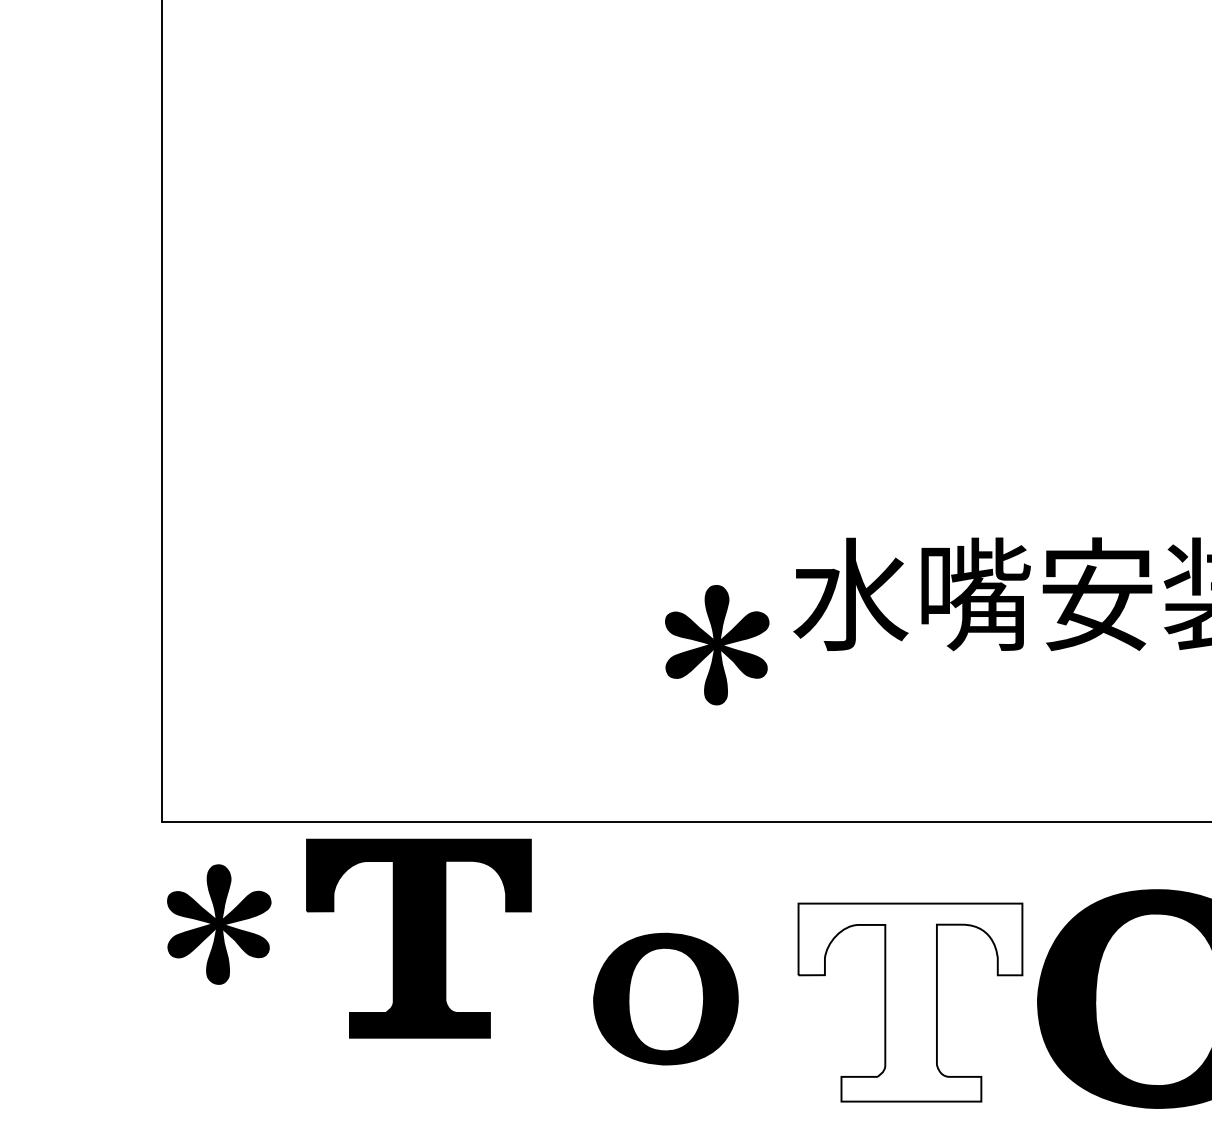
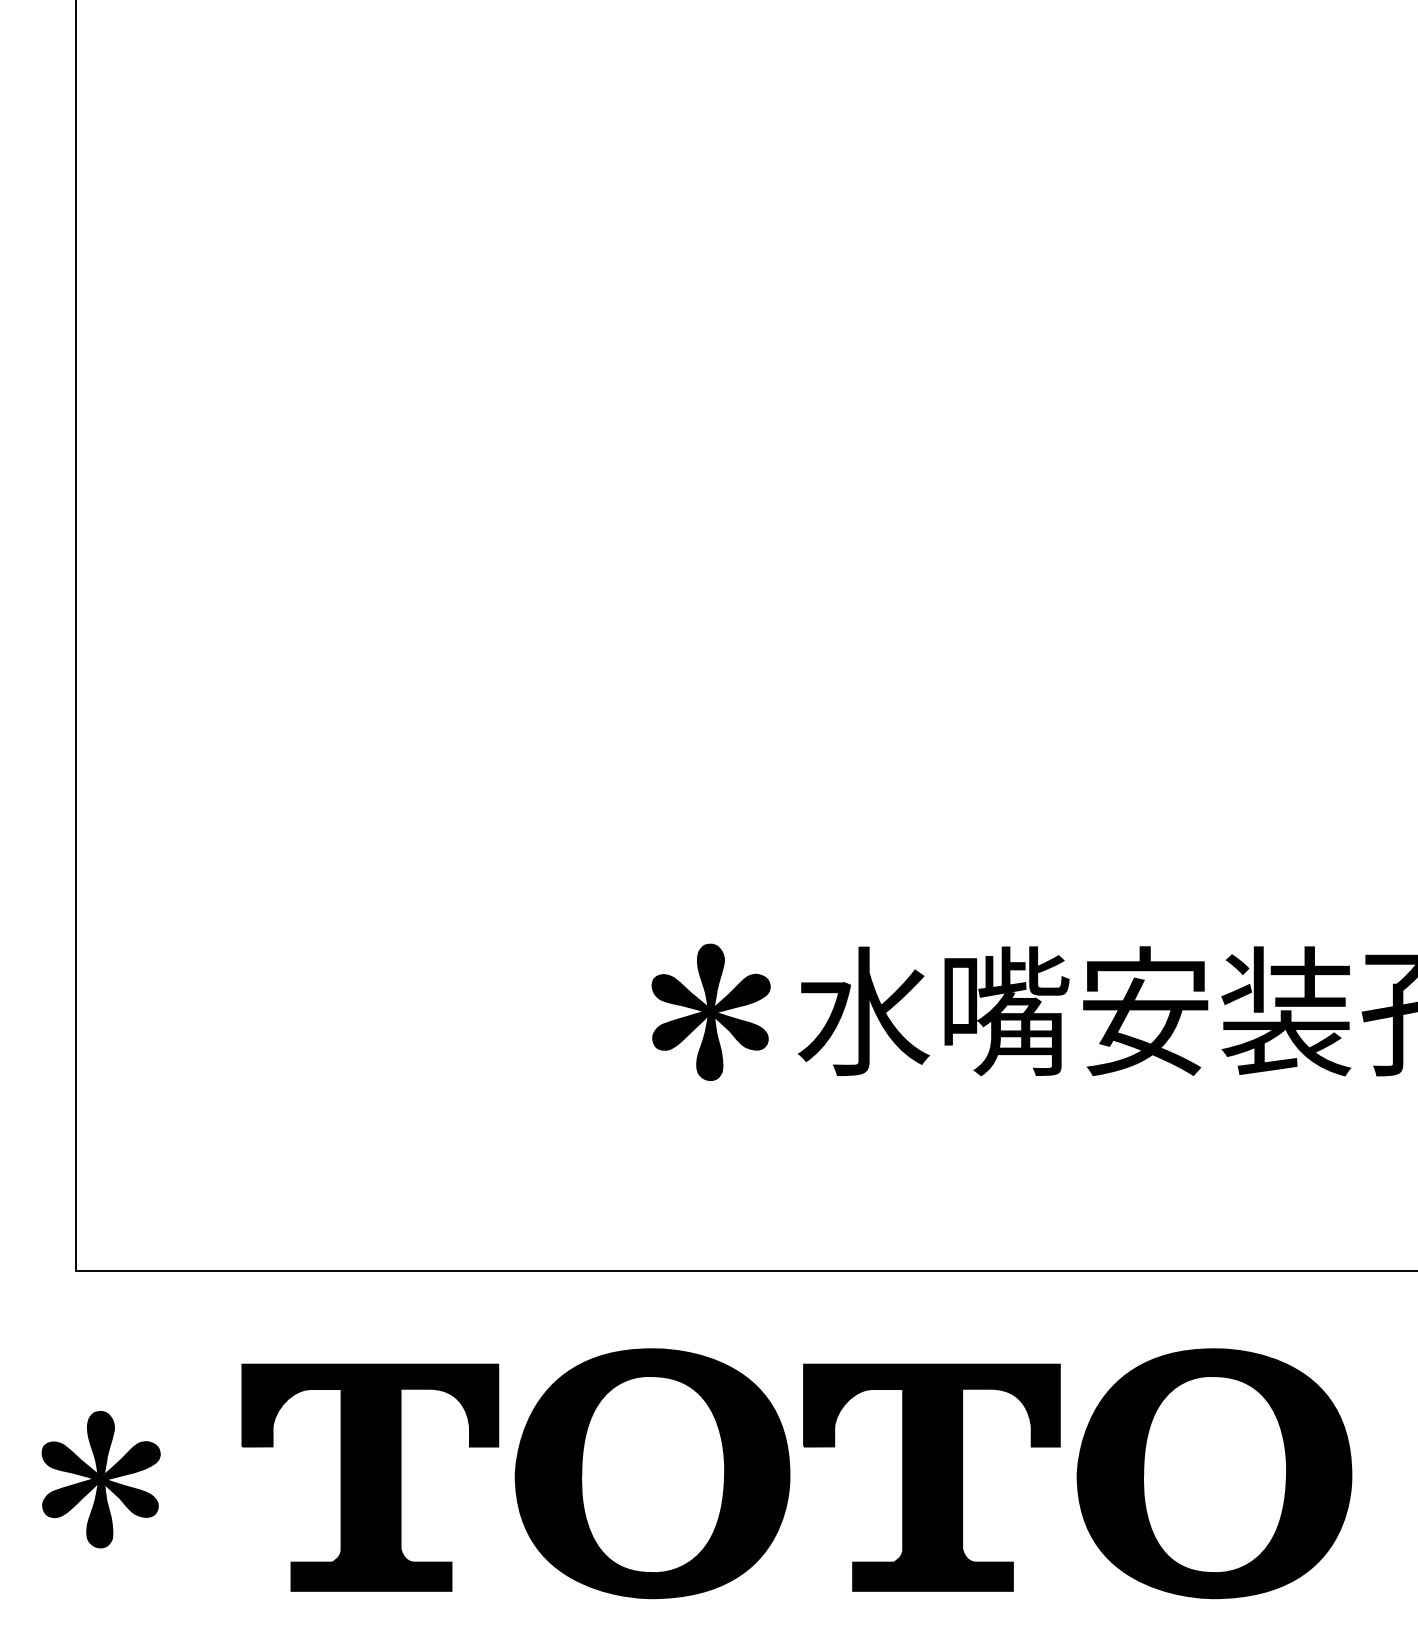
part: (716, 644) -> (710, 1011), moved
part: (218, 924) -> (100, 1479), moved
part: (419, 938) -> (370, 1477), moved
part: (665, 998) -> (652, 1473), size x1.67
fill: (910, 1002) -> (931, 1477), added

